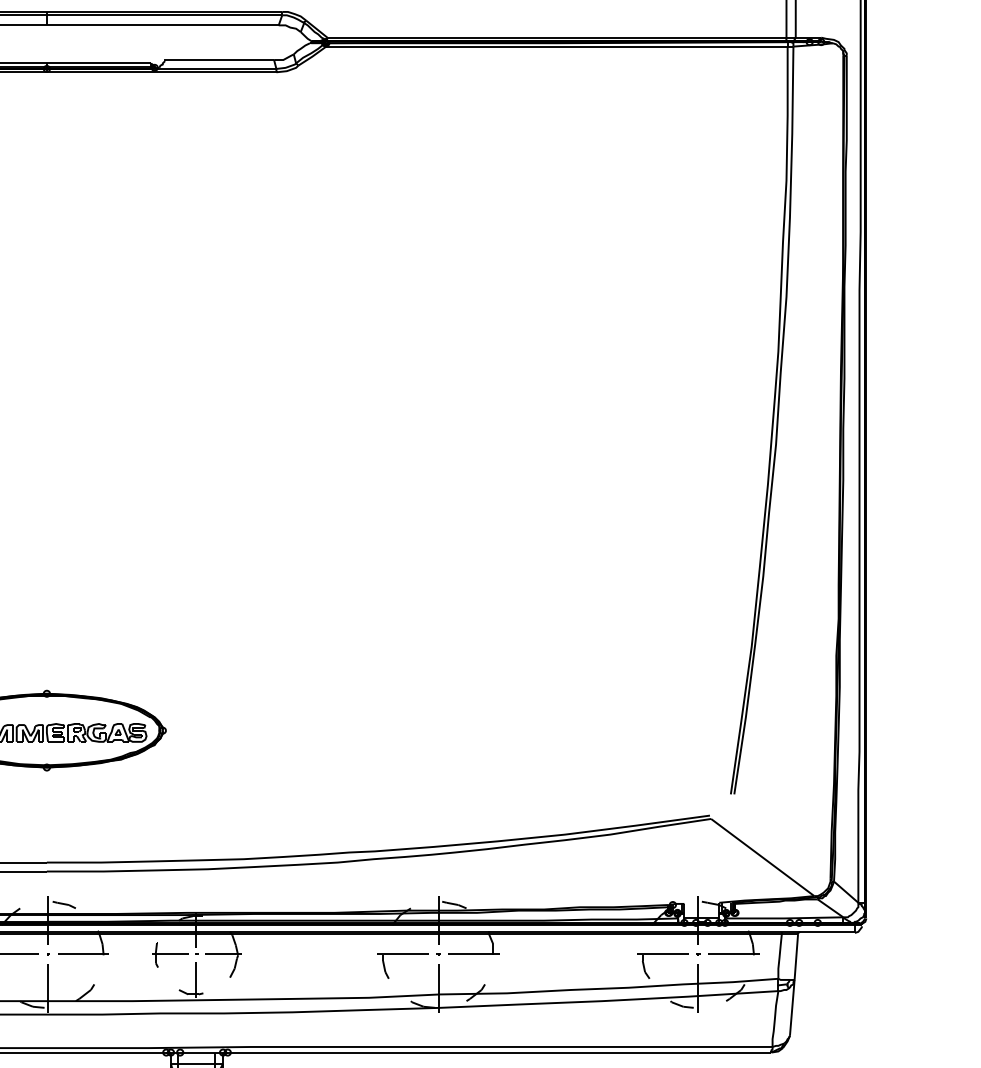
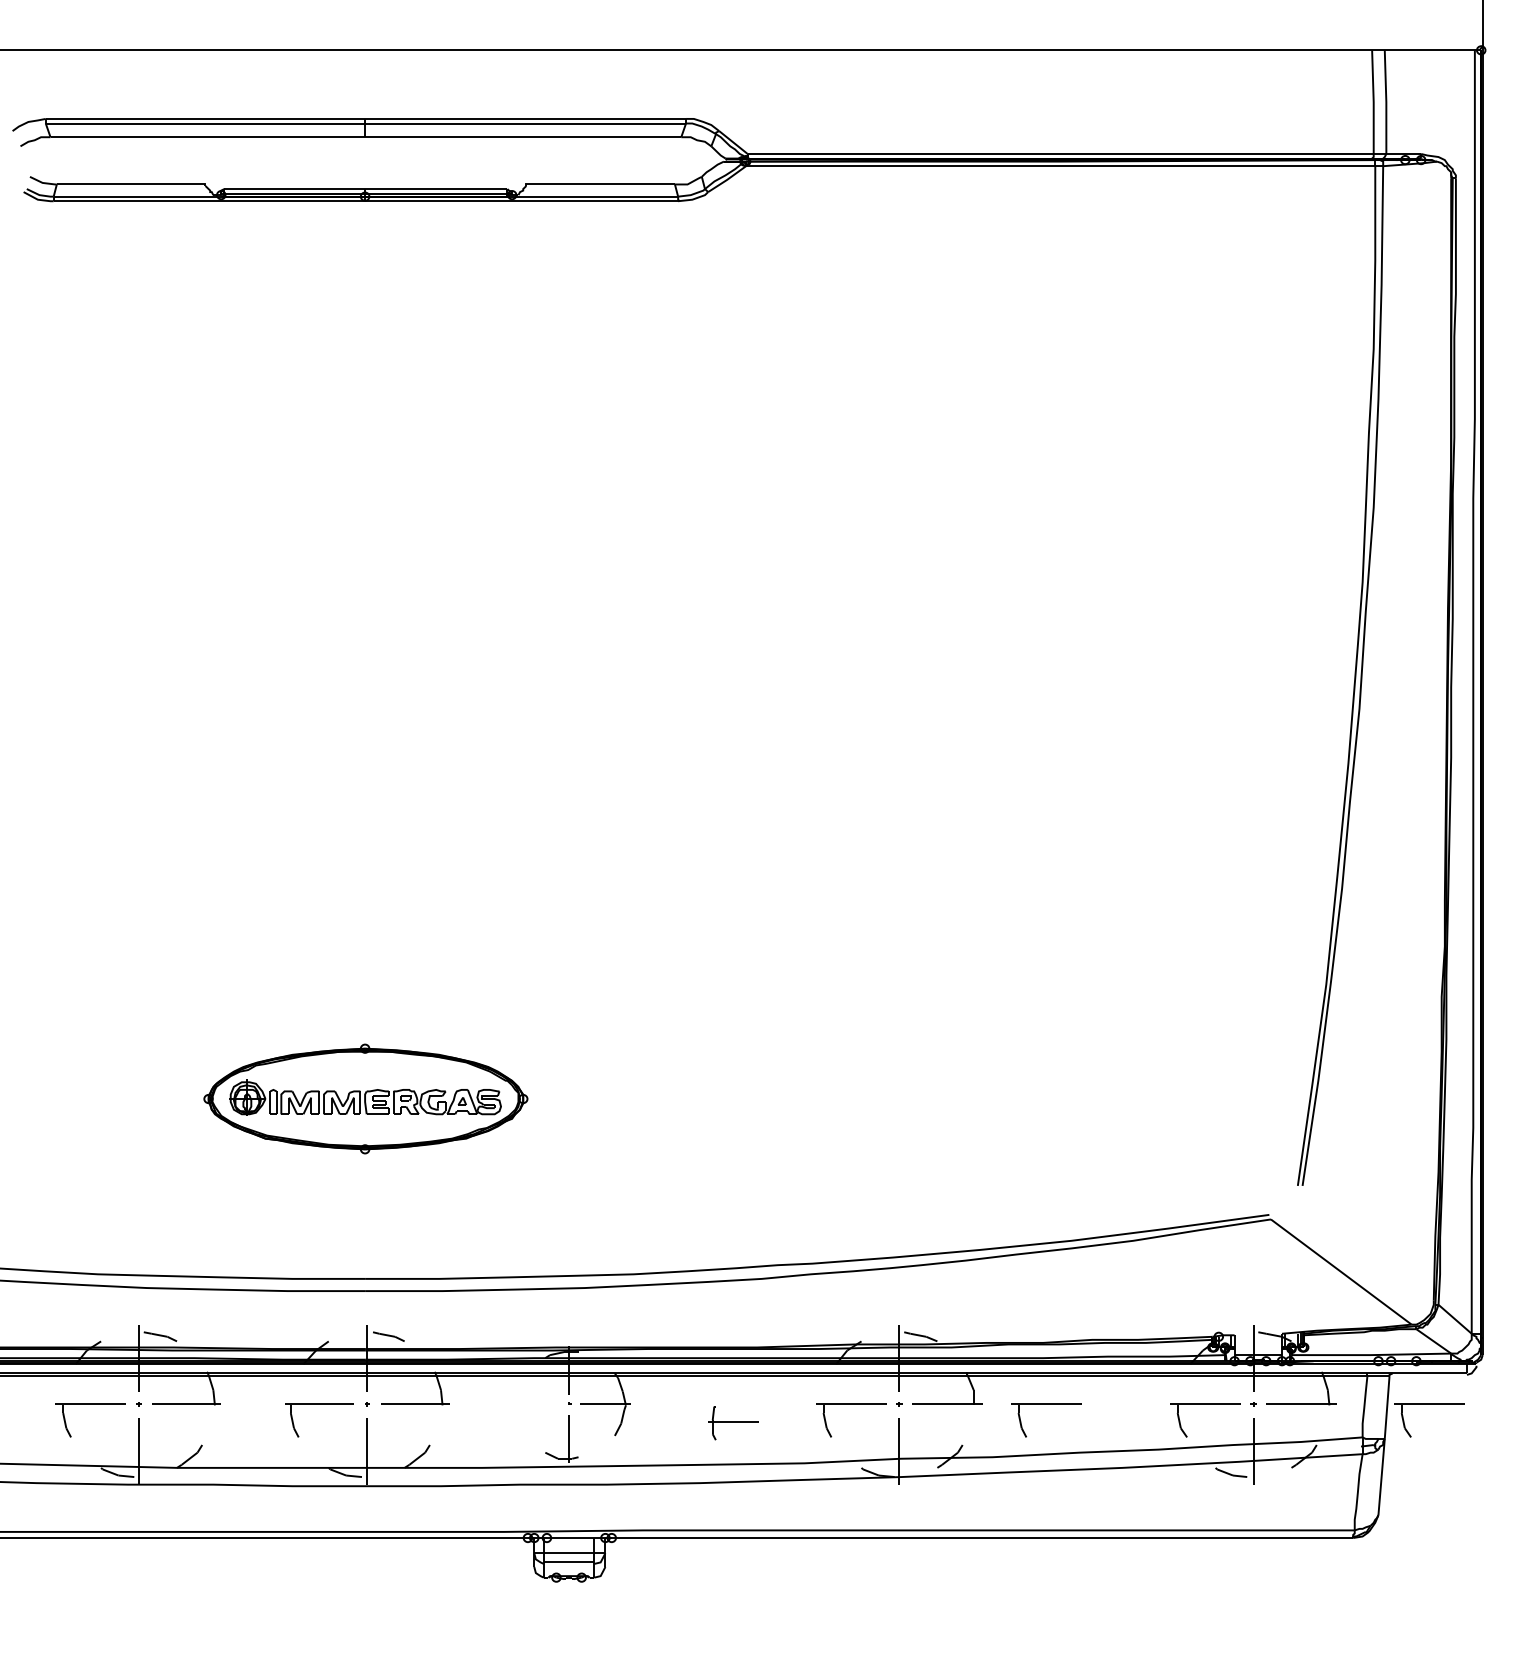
part: (546, 954) -> (1046, 1404), added
part: (827, 954) -> (1429, 1404), added
part: (171, 955) -> (733, 1423), moved

